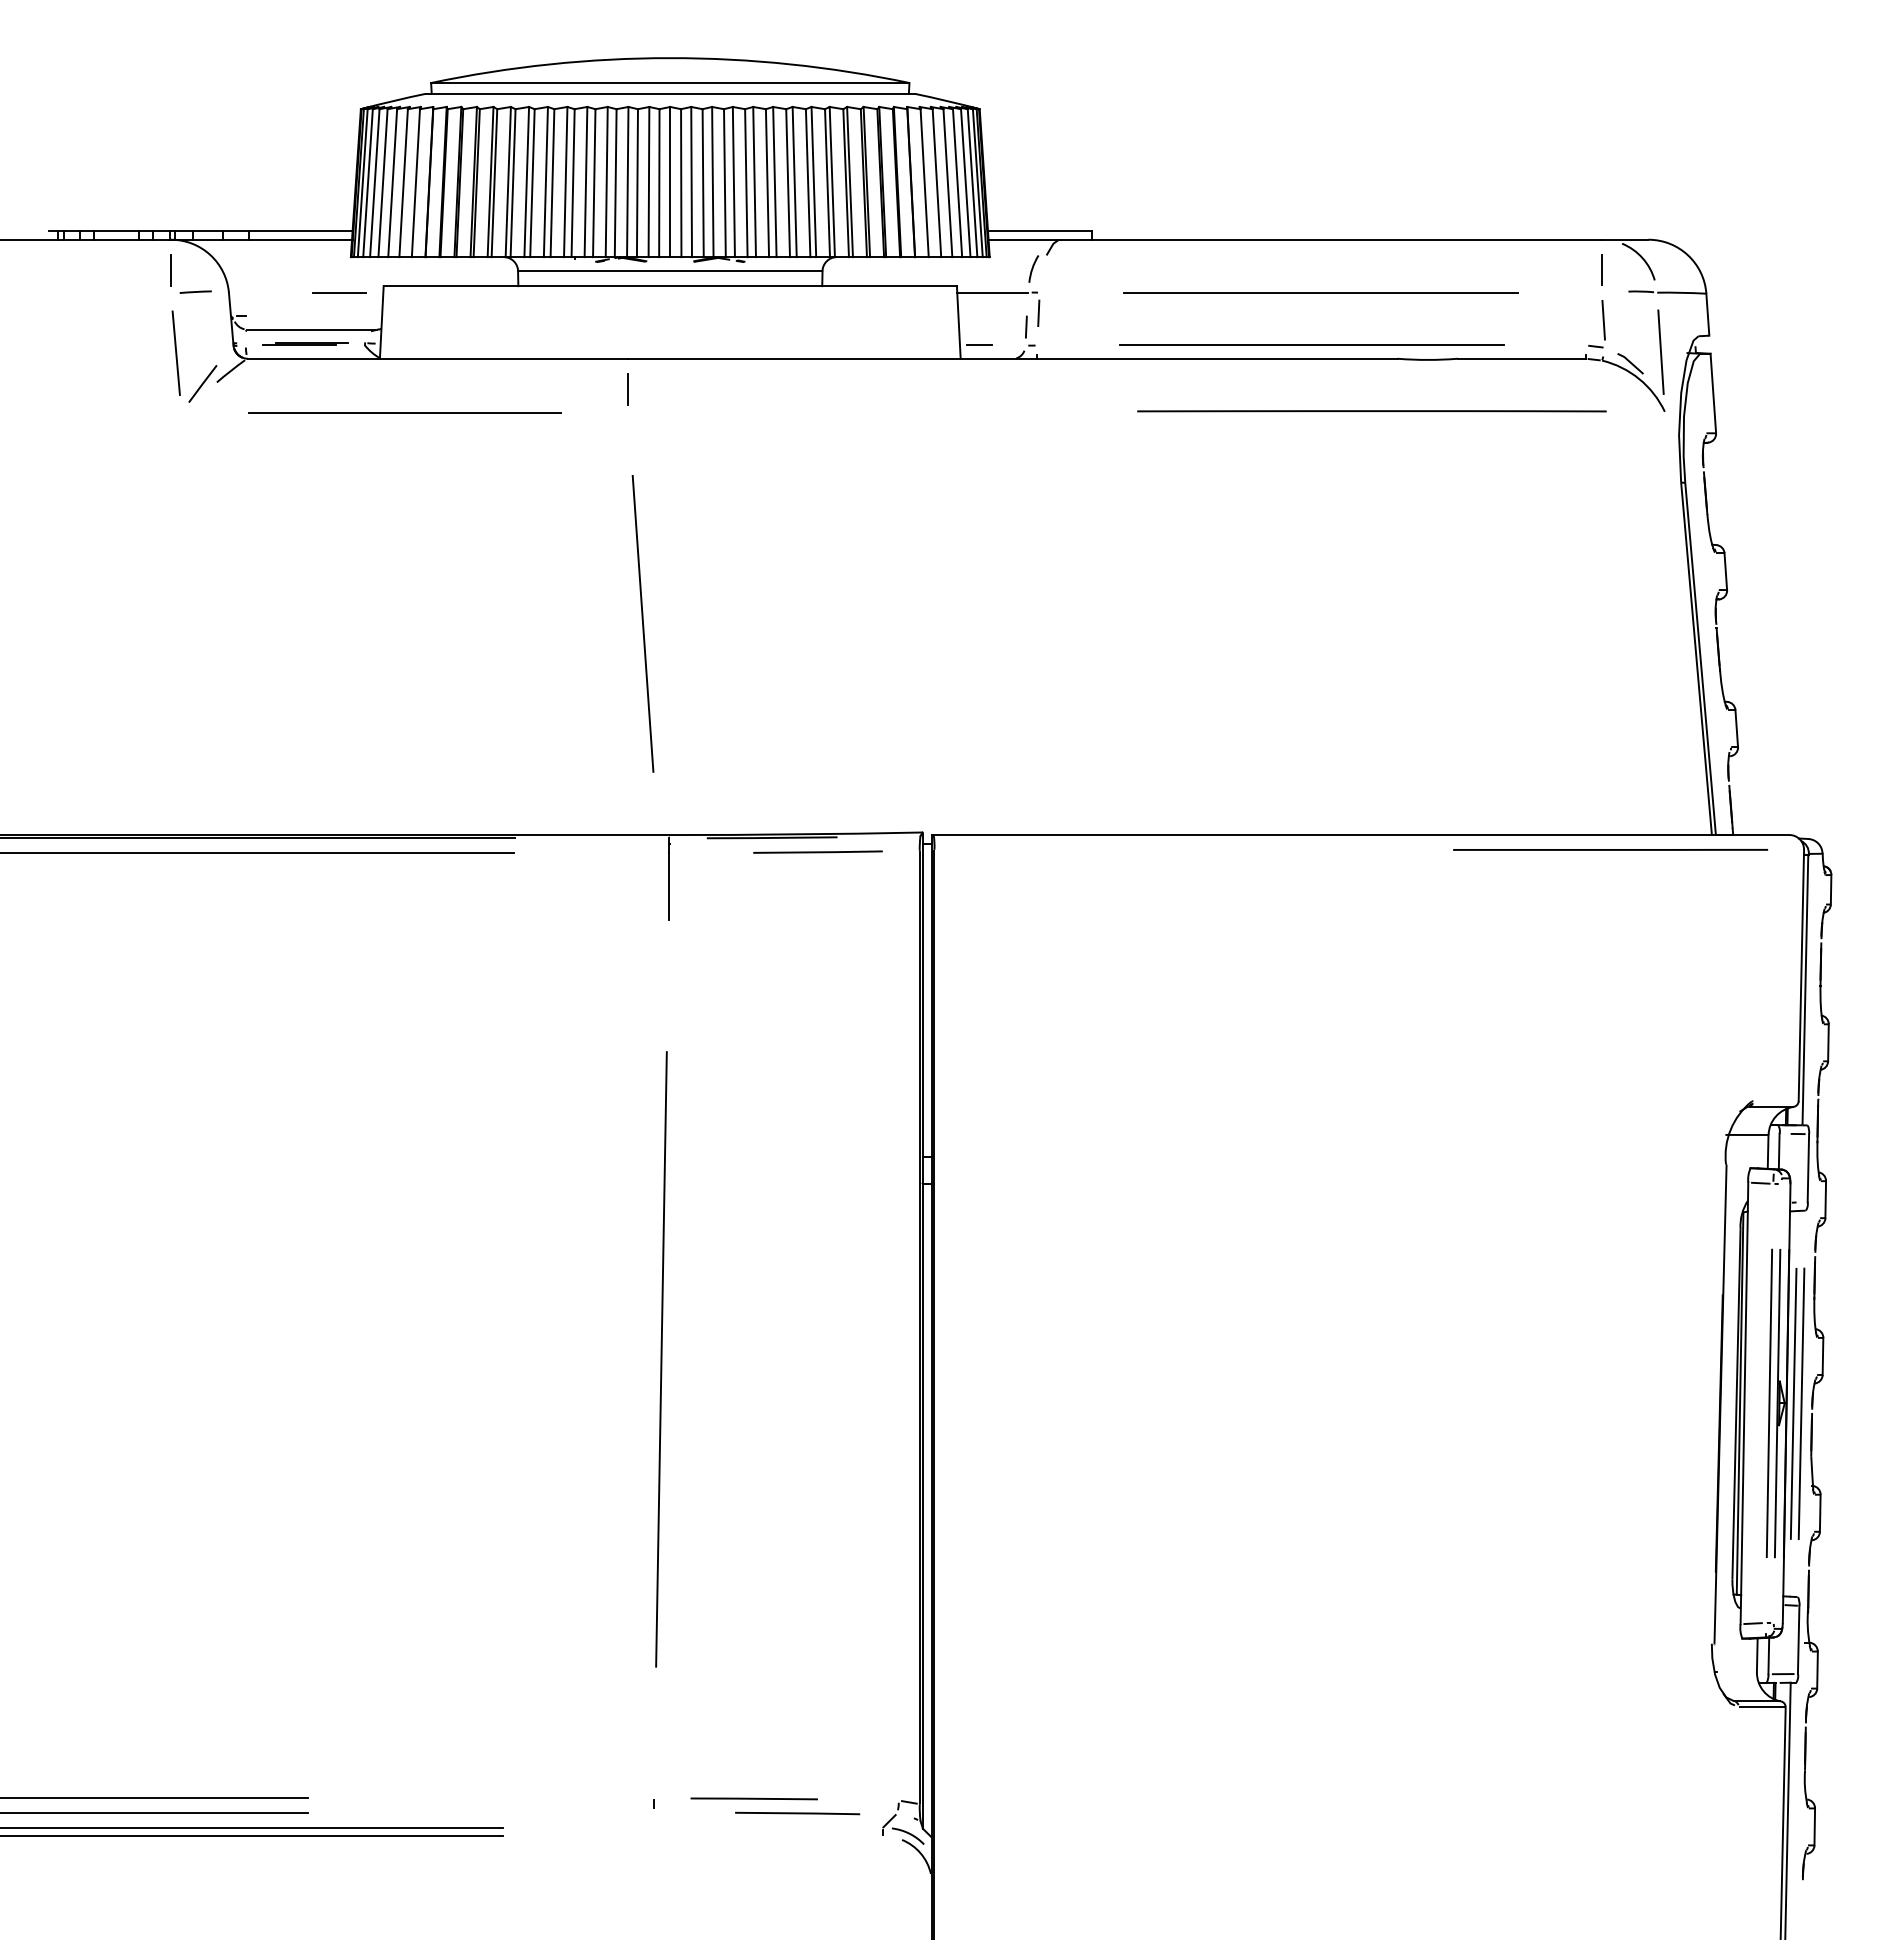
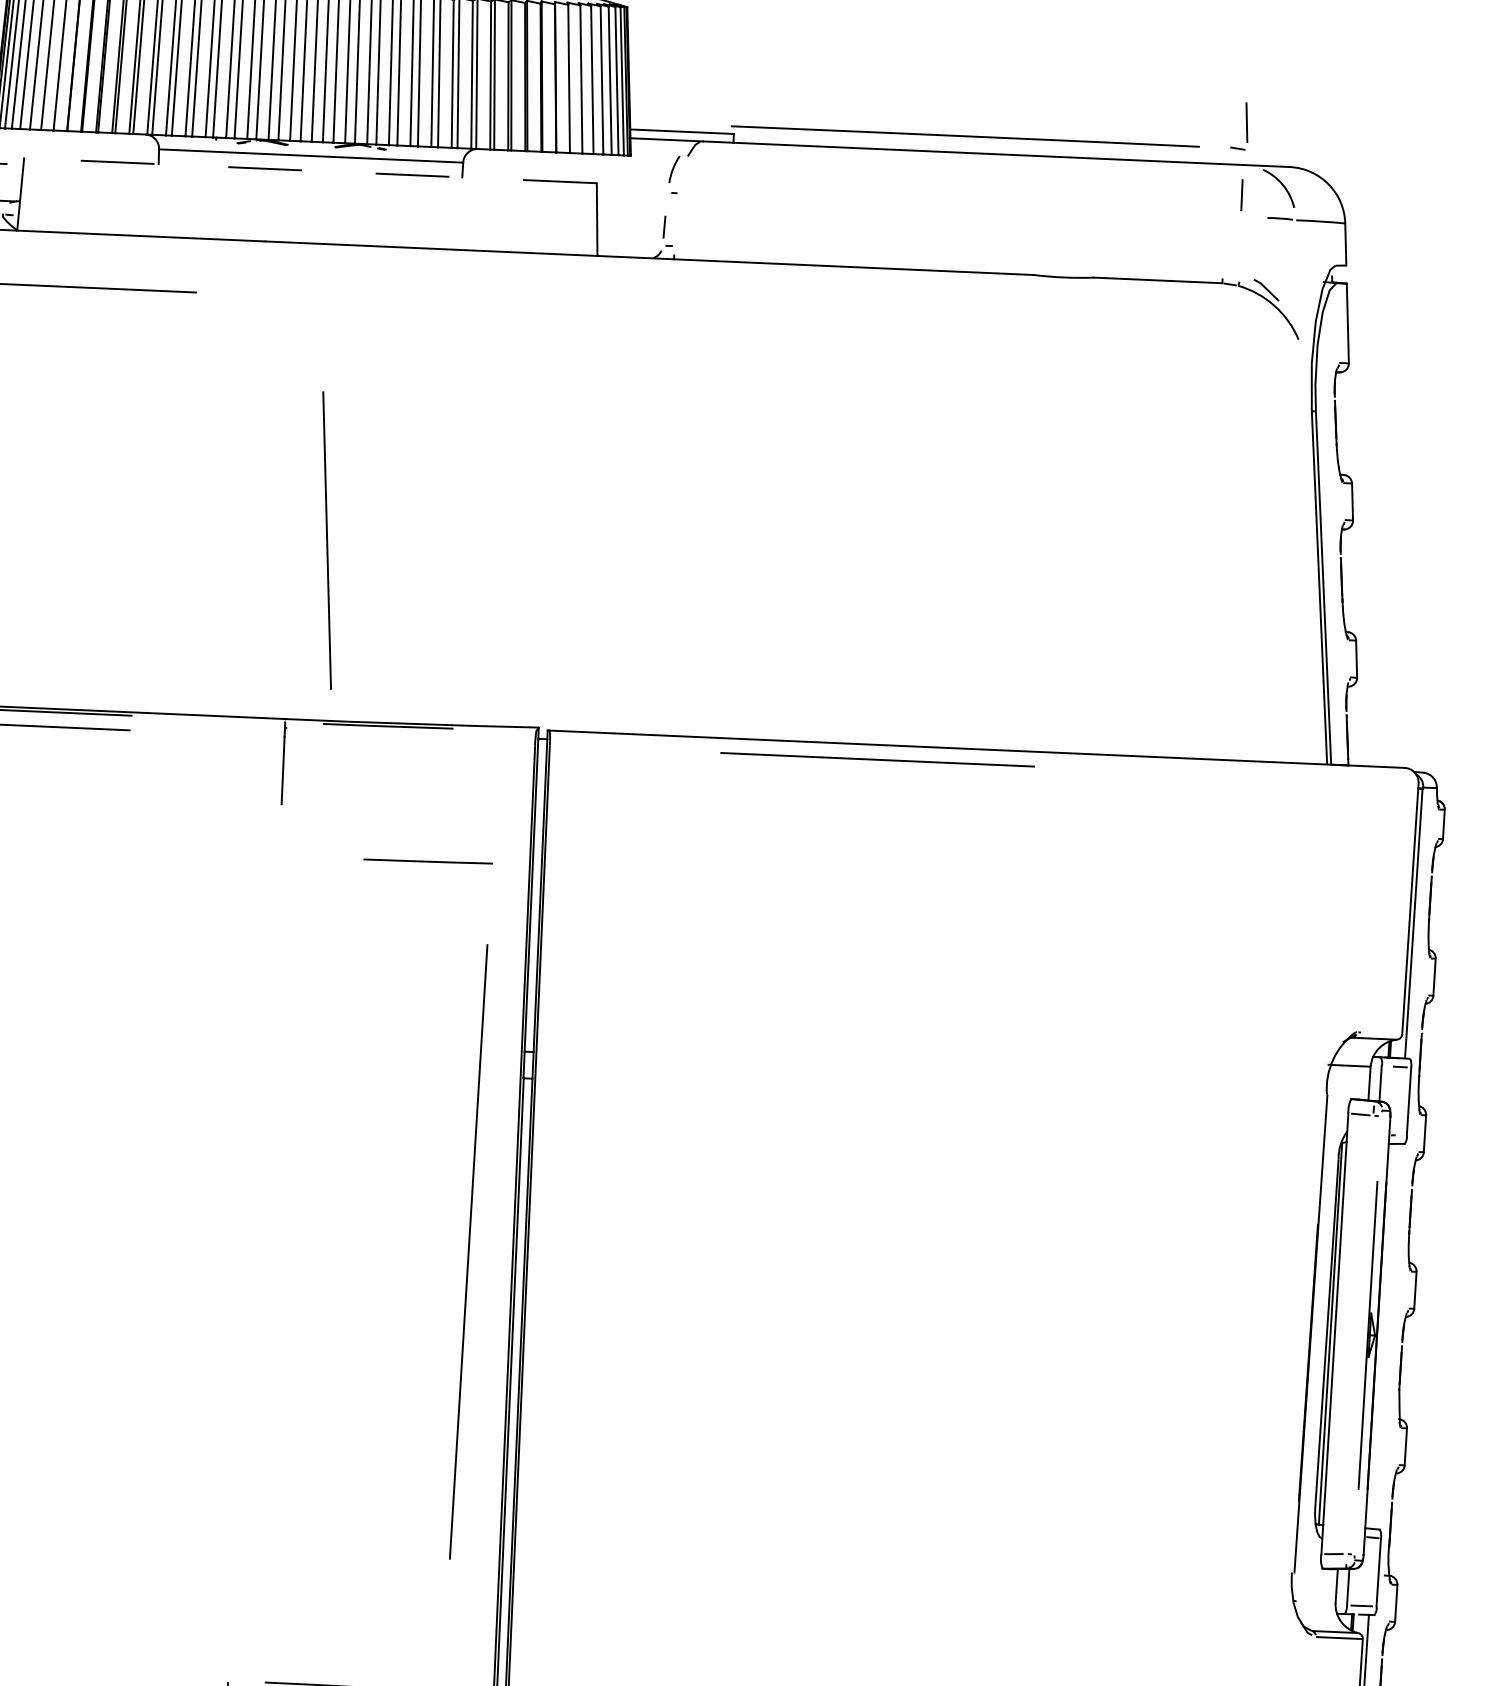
line: (670, 286) -> (310, 171), solid -> dashed
line: (992, 292) -> (632, 191), removed
line: (1320, 292) -> (959, 205), removed
line: (1038, 313) -> (677, 214), removed
part: (1602, 321) -> (1245, 123), moved
line: (979, 345) -> (616, 243), removed
line: (1311, 345) -> (948, 258), removed
line: (1660, 351) -> (1296, 279), removed
line: (628, 389) -> (264, 272), removed
line: (1371, 411) -> (964, 136), moved
line: (642, 623) -> (326, 540), moved
line: (1610, 849) -> (877, 759), moved
line: (817, 851) -> (427, 860), moved
line: (661, 1359) -> (468, 1252), moved
line: (1769, 1403) -> (1359, 1334), removed
line: (1793, 1403) -> (1383, 1336), removed
line: (1801, 1403) -> (1391, 1336), removed

